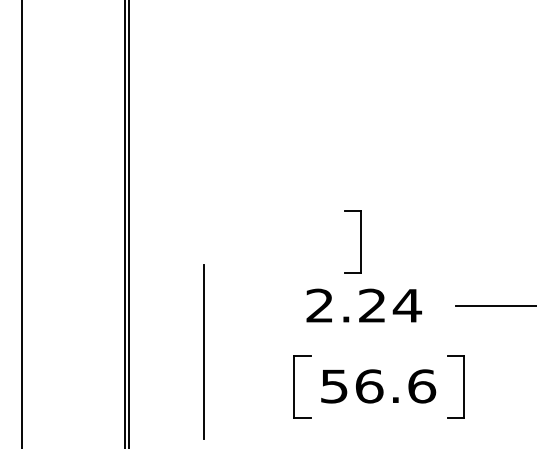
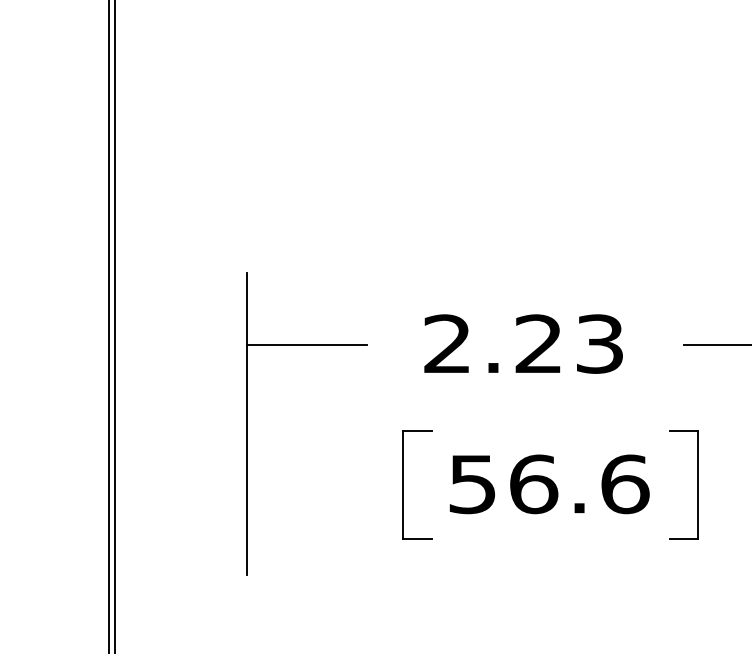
part: (360, 241) -> (518, 232), removed
text: (407, 305) -> (599, 343), 2.24 -> 2.23
line: (238, 306) -> (305, 345), added

